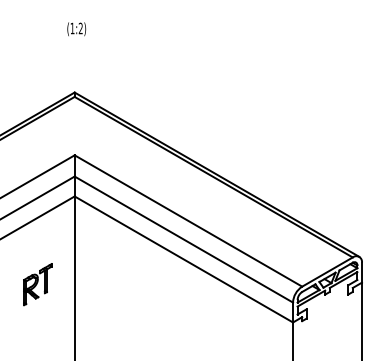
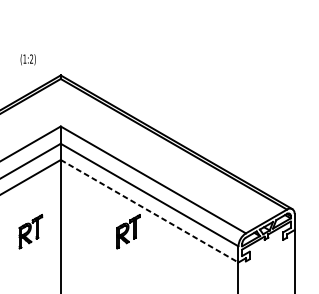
text: (76, 29) -> (28, 59), moved
line: (184, 259) -> (150, 211), solid -> dashed
part: (157, 284) -> (128, 231), added

